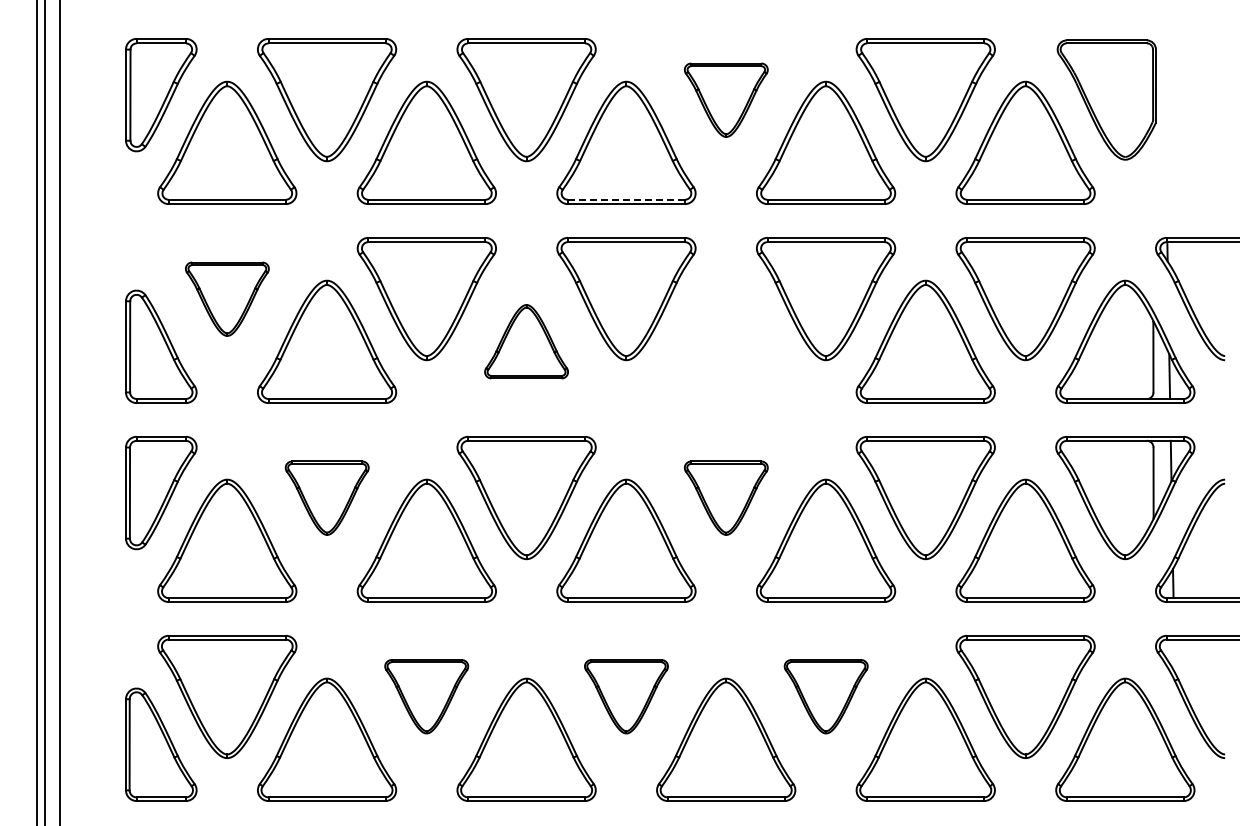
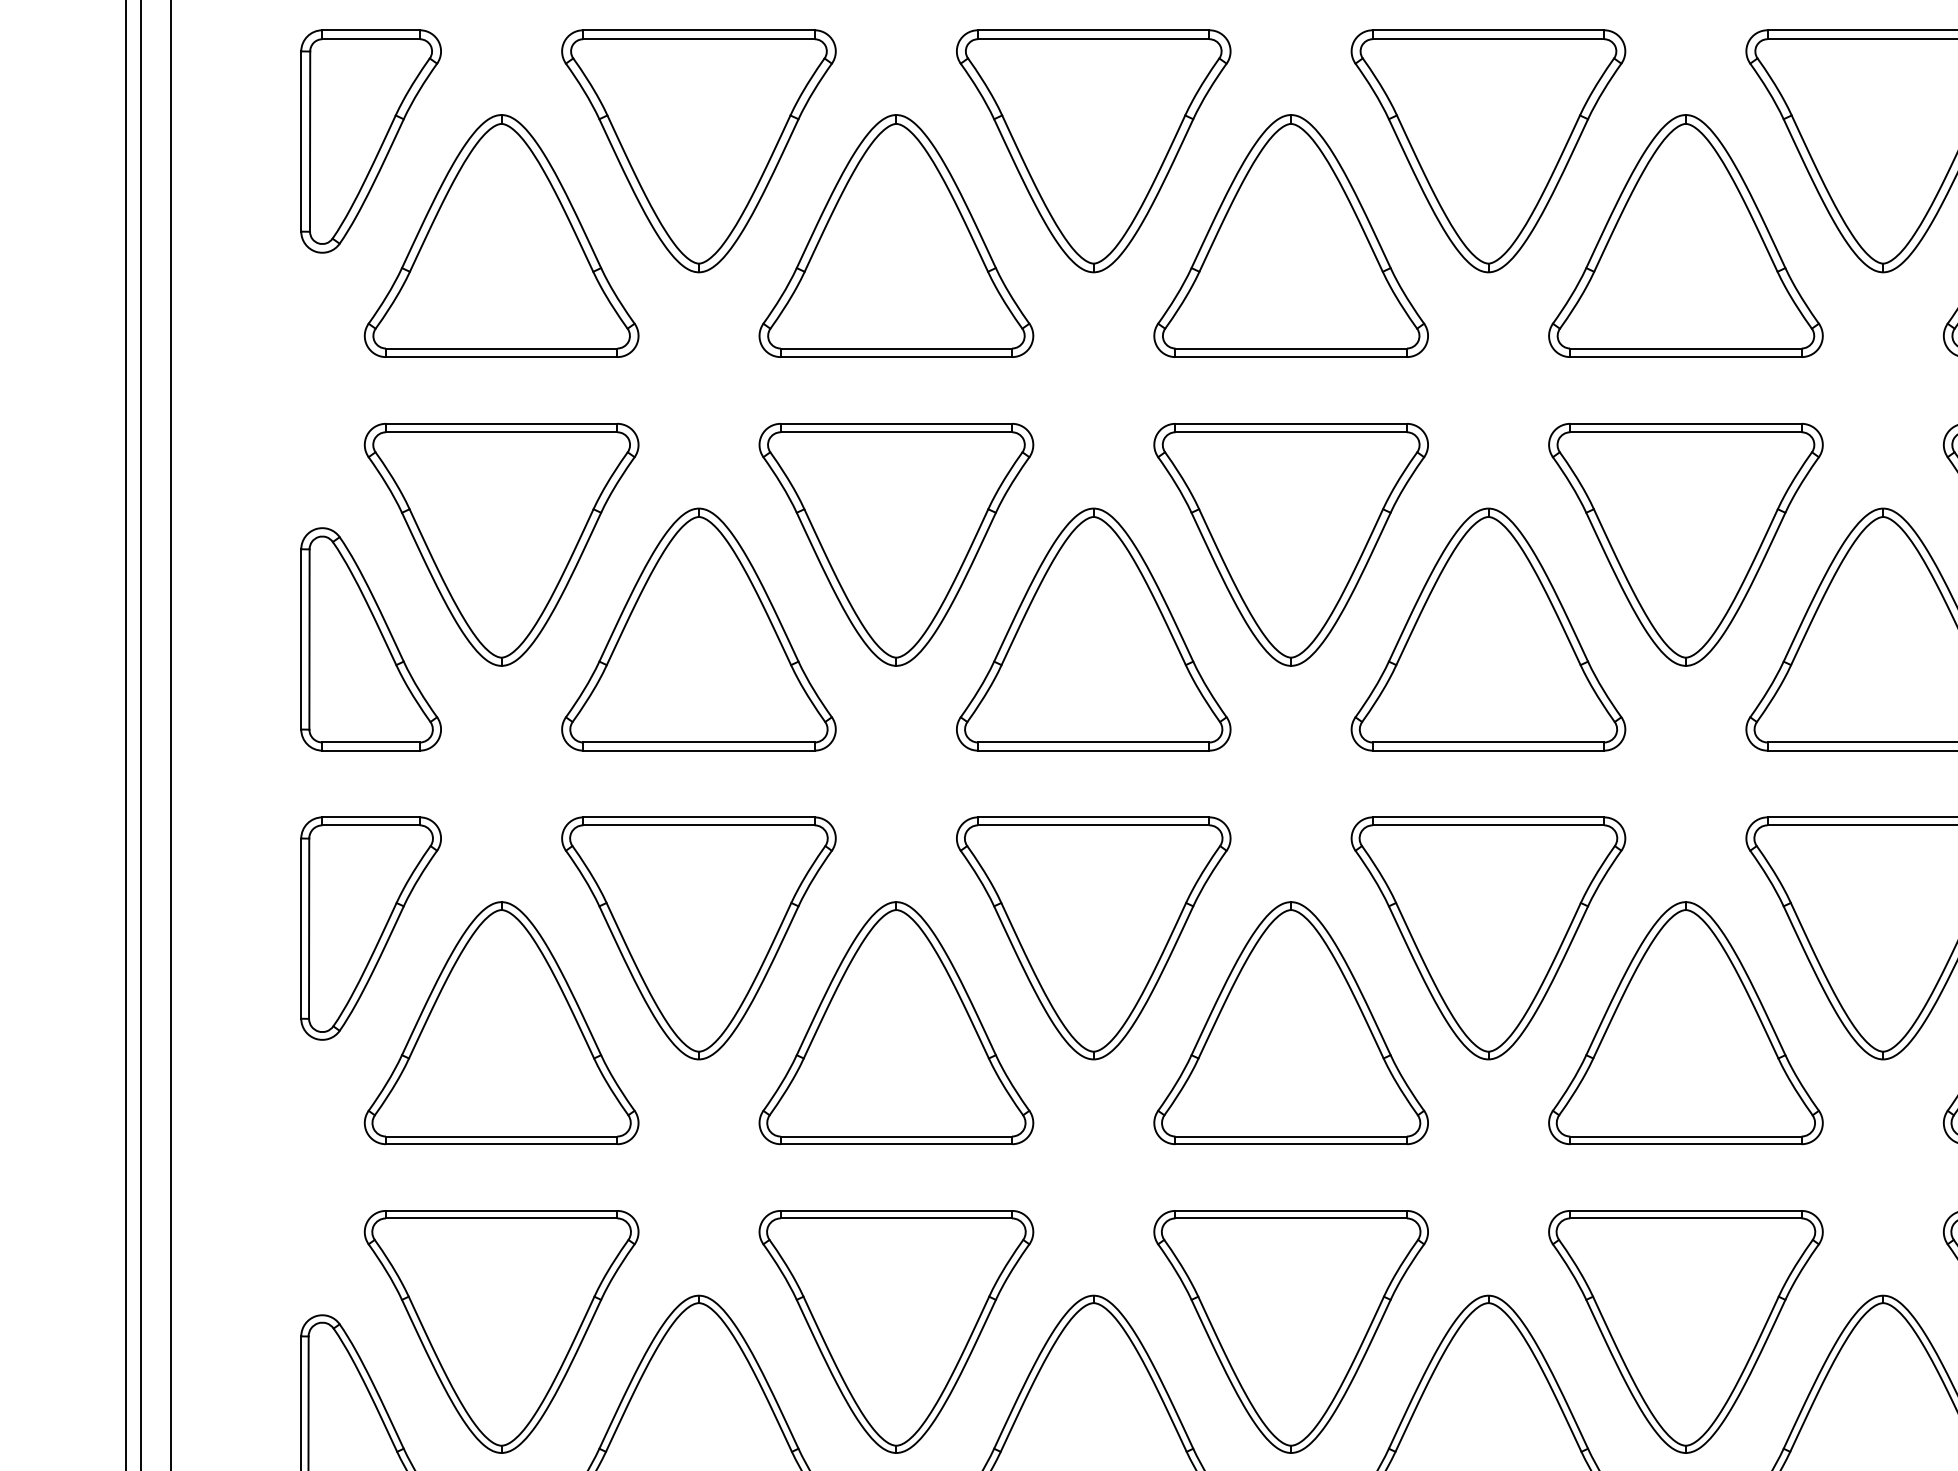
part: (726, 100) -> (1489, 152), size x1.67
line: (626, 199) -> (1291, 347), dashed -> solid
part: (227, 299) -> (502, 545), size x1.67
part: (526, 341) -> (1093, 628), size x1.67
part: (726, 341) -> (1489, 628), added
part: (327, 498) -> (699, 939), size x1.67
part: (726, 498) -> (1489, 939), size x1.67
part: (426, 696) -> (895, 1331), size x1.67
part: (626, 696) -> (1291, 1331), size x1.67
part: (826, 696) -> (1686, 1331), size x1.67

